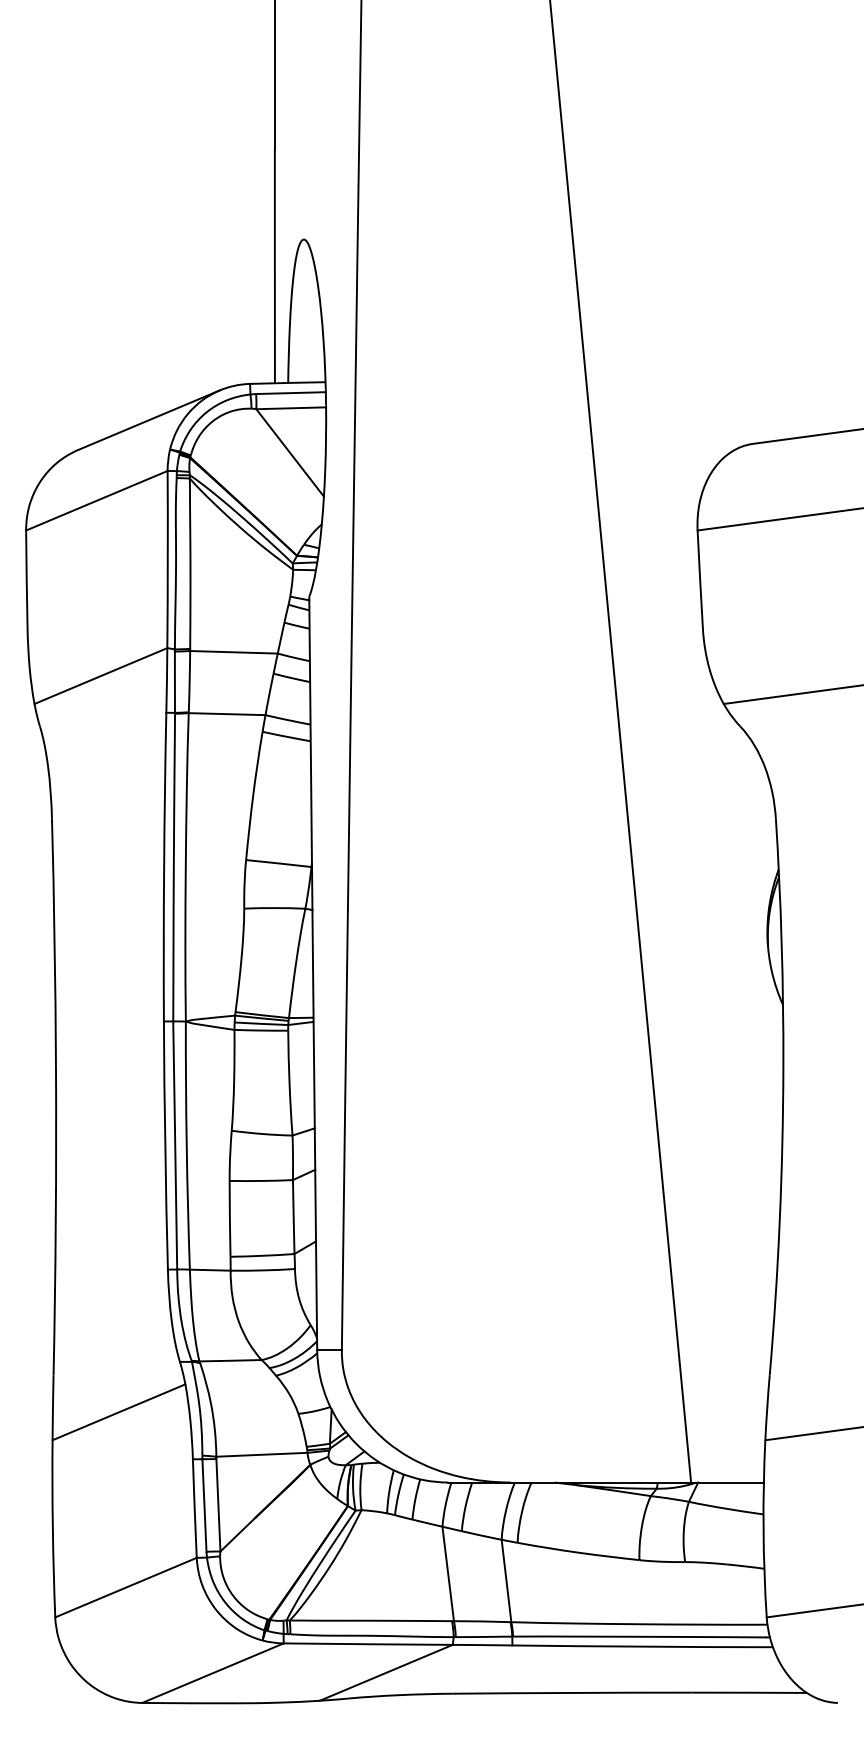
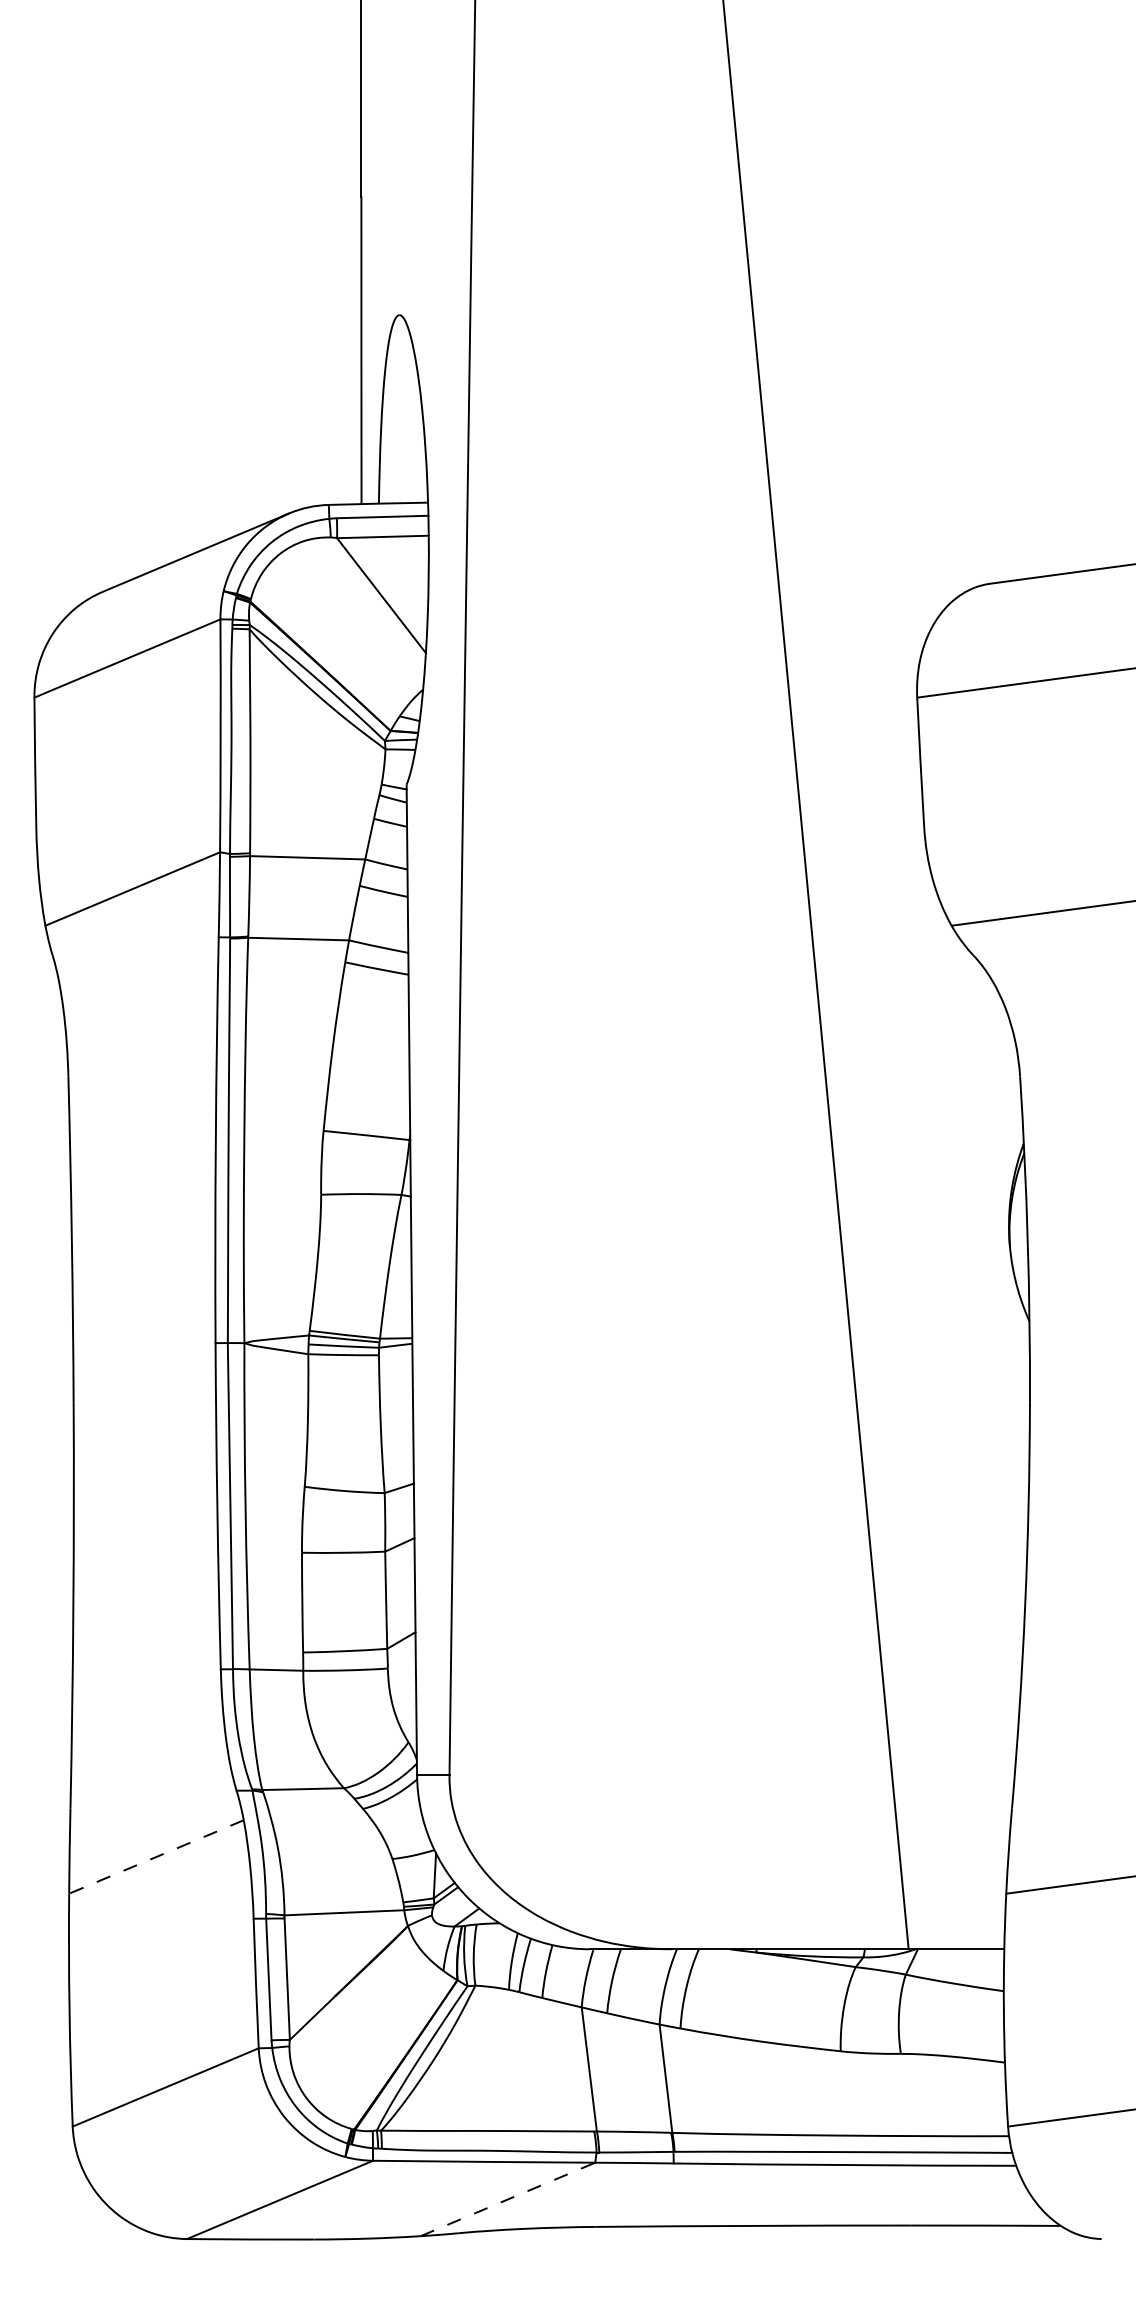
line: (118, 1412) -> (155, 1857), solid -> dashed
line: (386, 1672) -> (508, 2199), solid -> dashed

